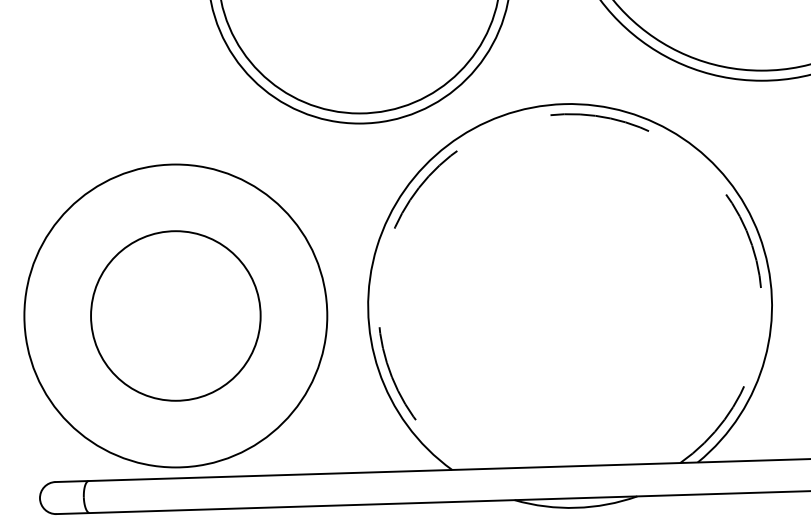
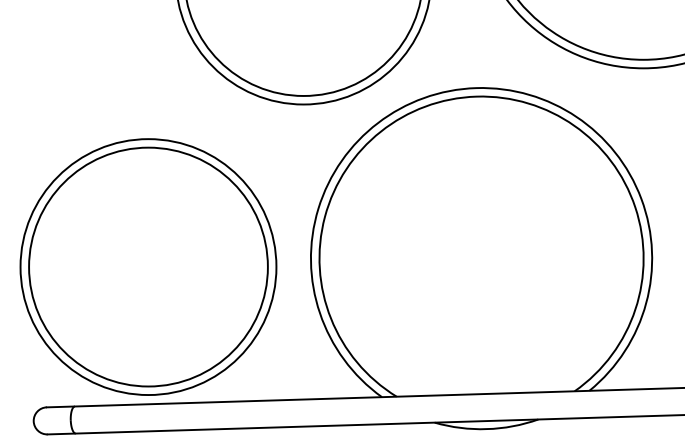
arc: (564, 114) -> (476, 96), dashed -> solid
circle: (175, 315) -> (148, 266), size x1.67

